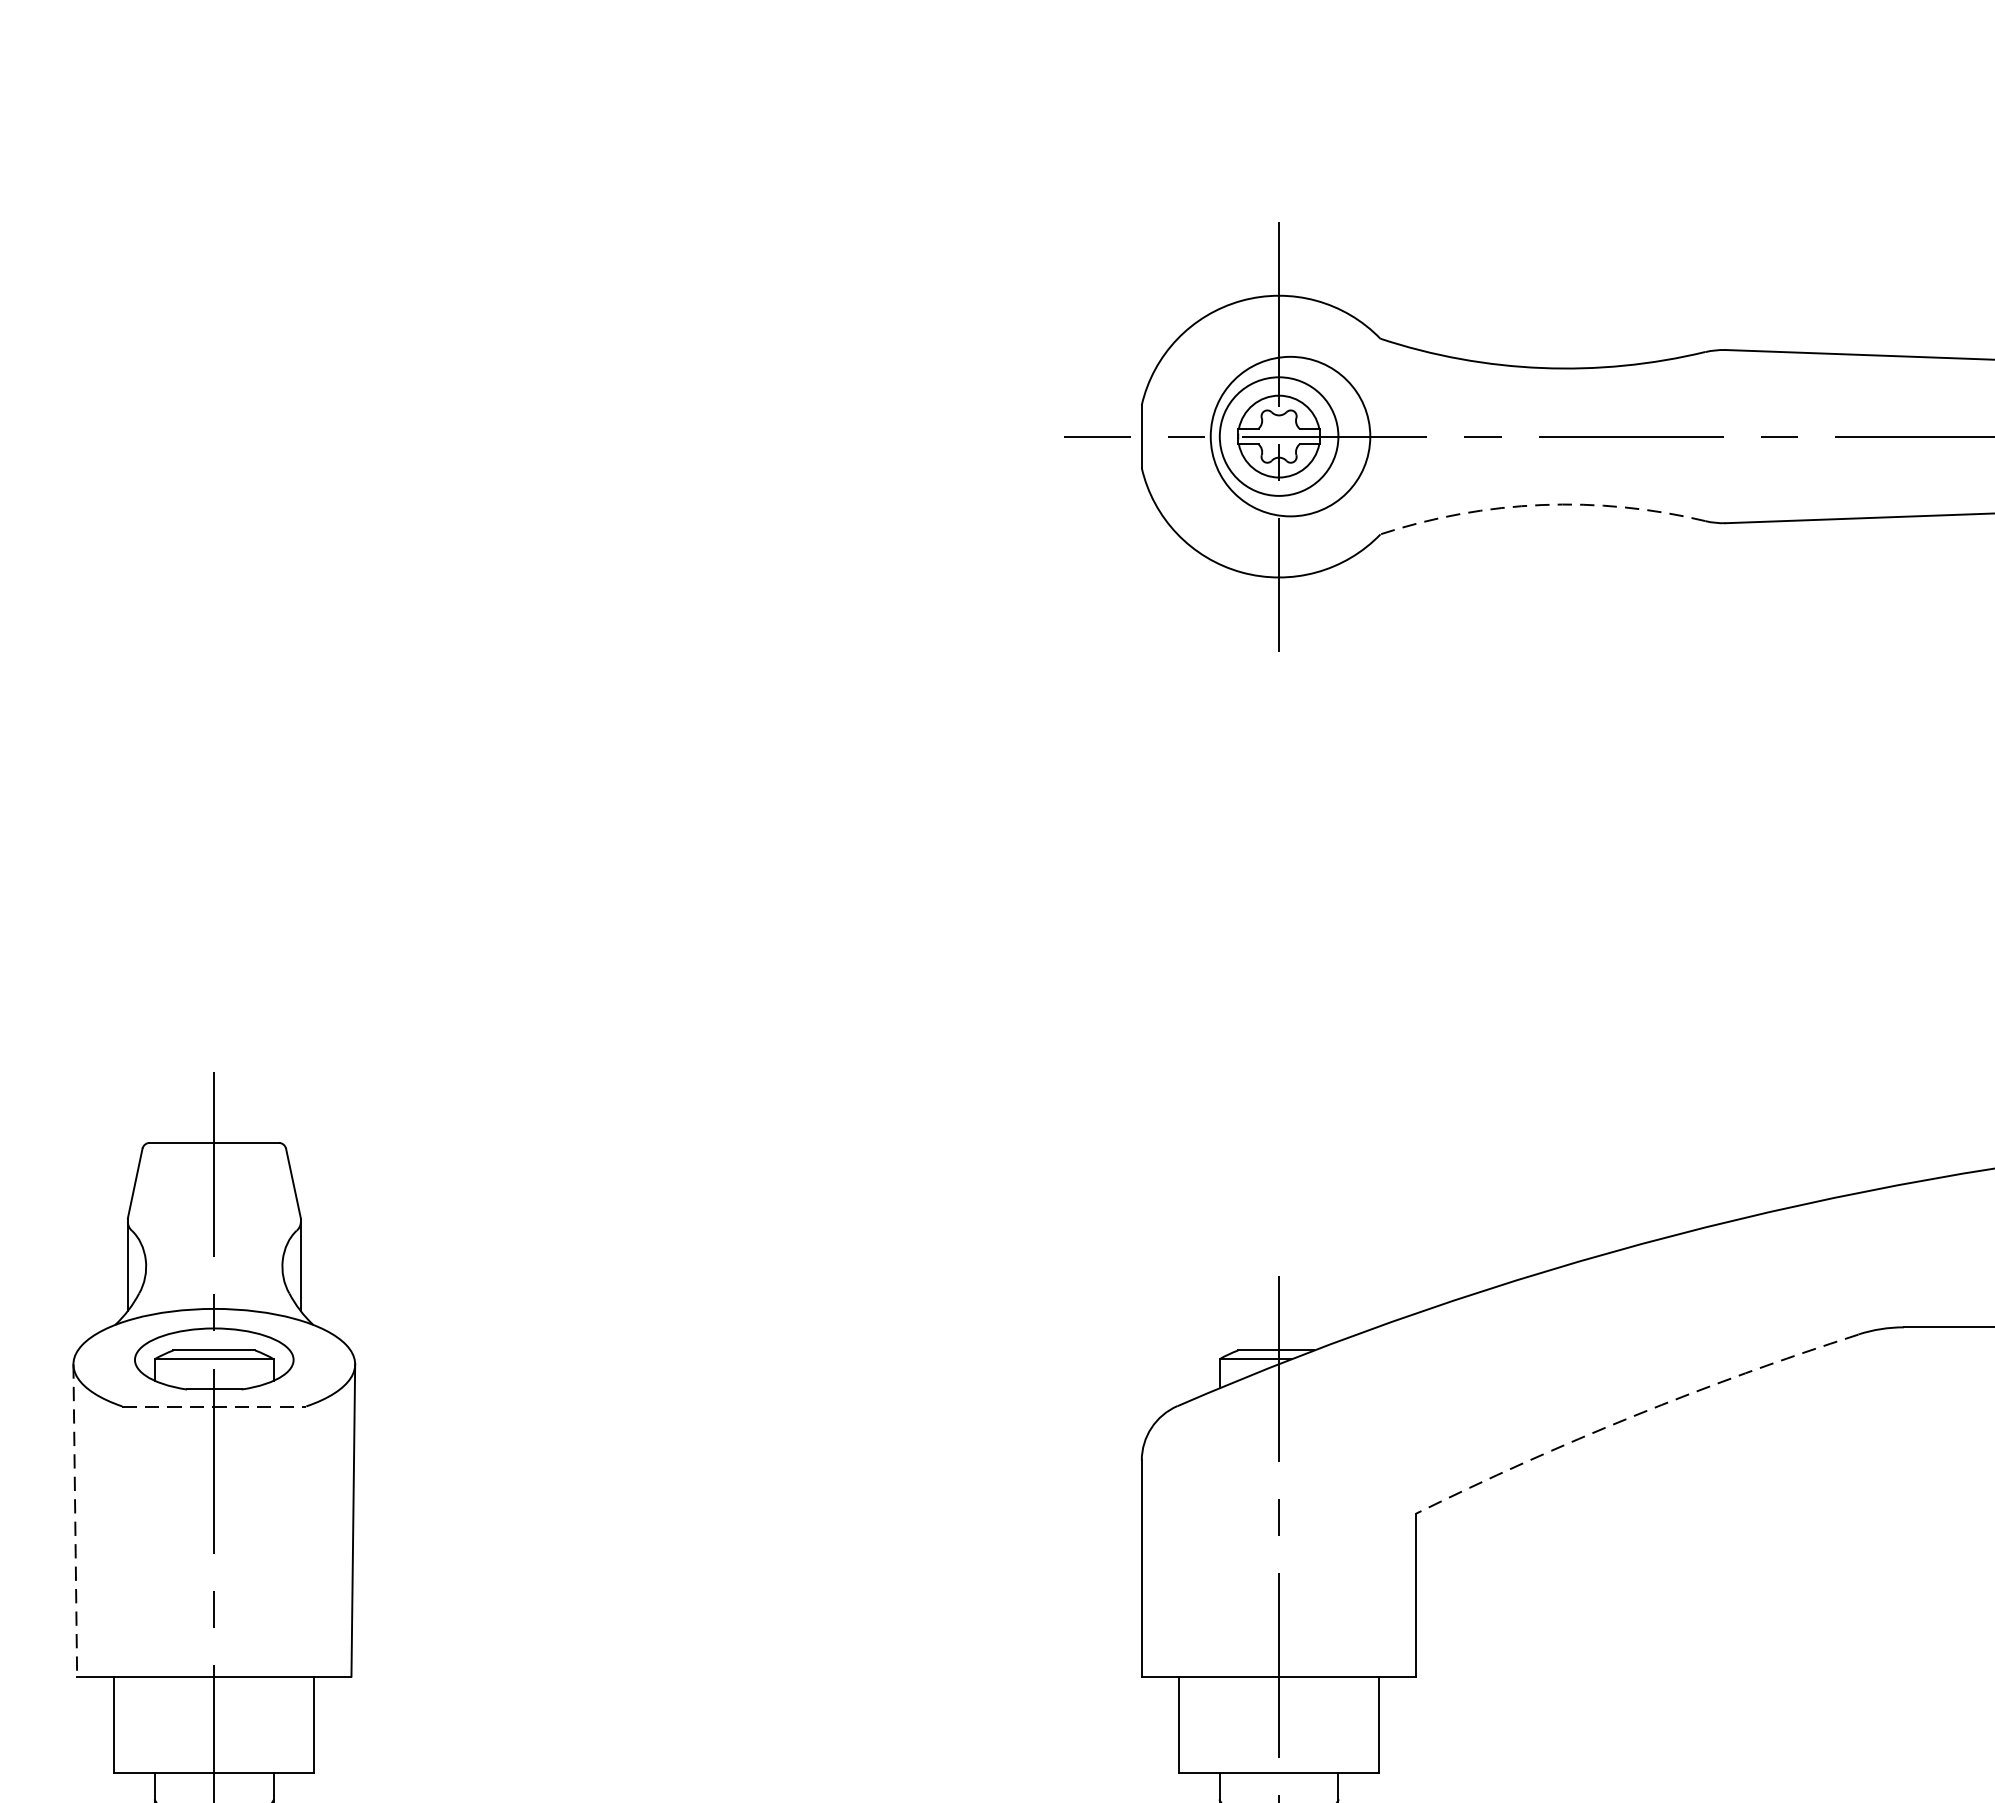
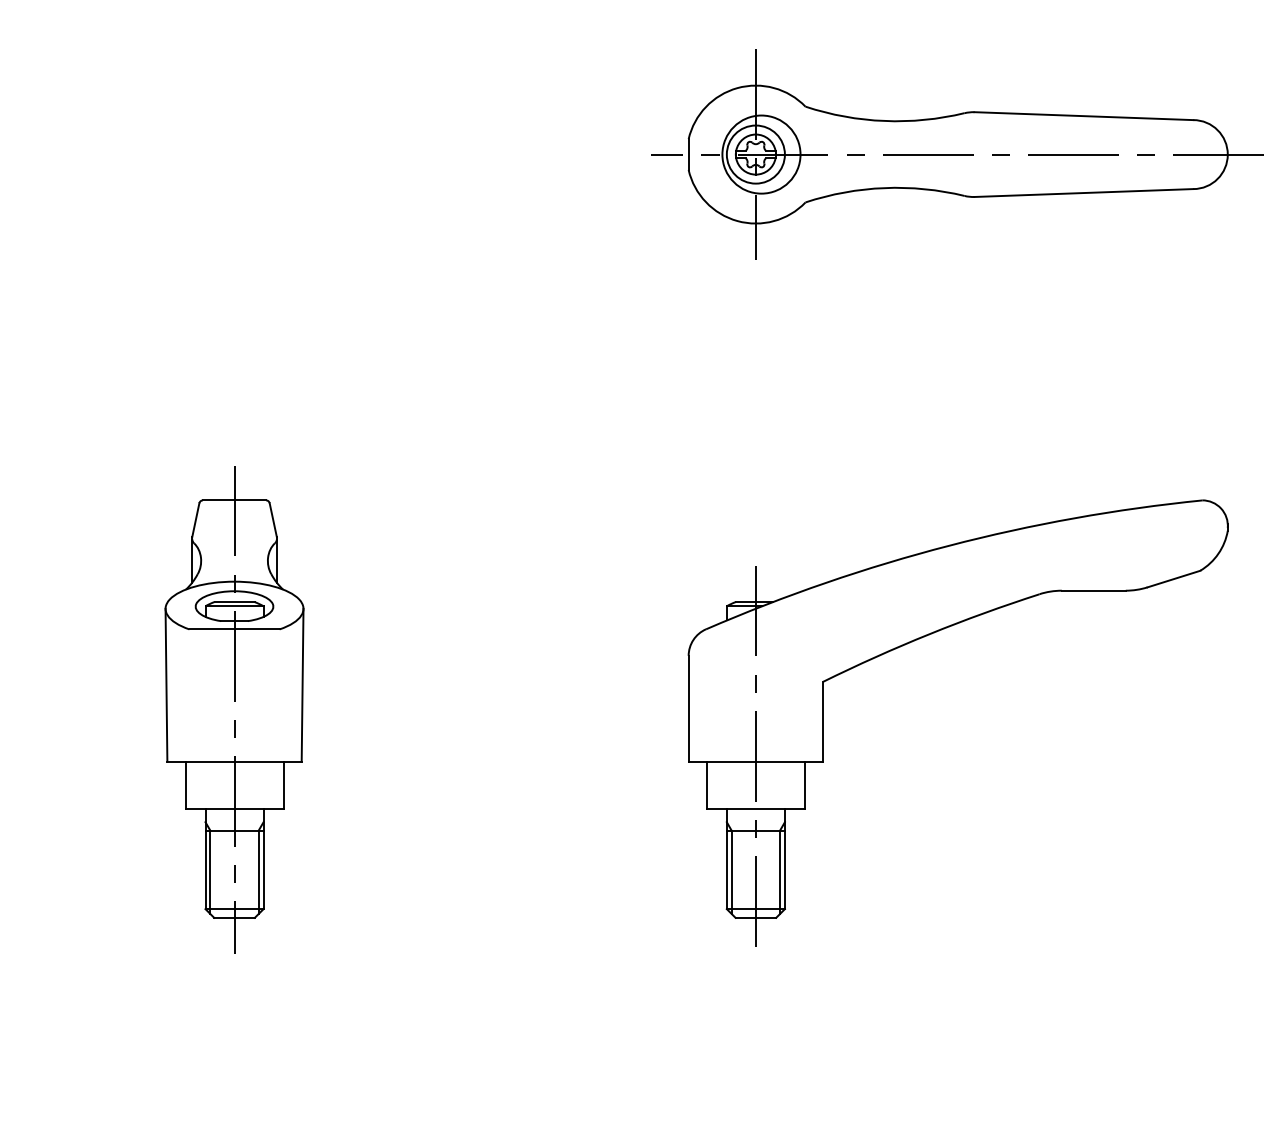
arc: (1541, 505) -> (884, 188), dashed -> solid
line: (216, 1406) -> (235, 629), dashed -> solid
arc: (1633, 1416) -> (929, 634), dashed -> solid
line: (75, 1520) -> (166, 685), dashed -> solid

